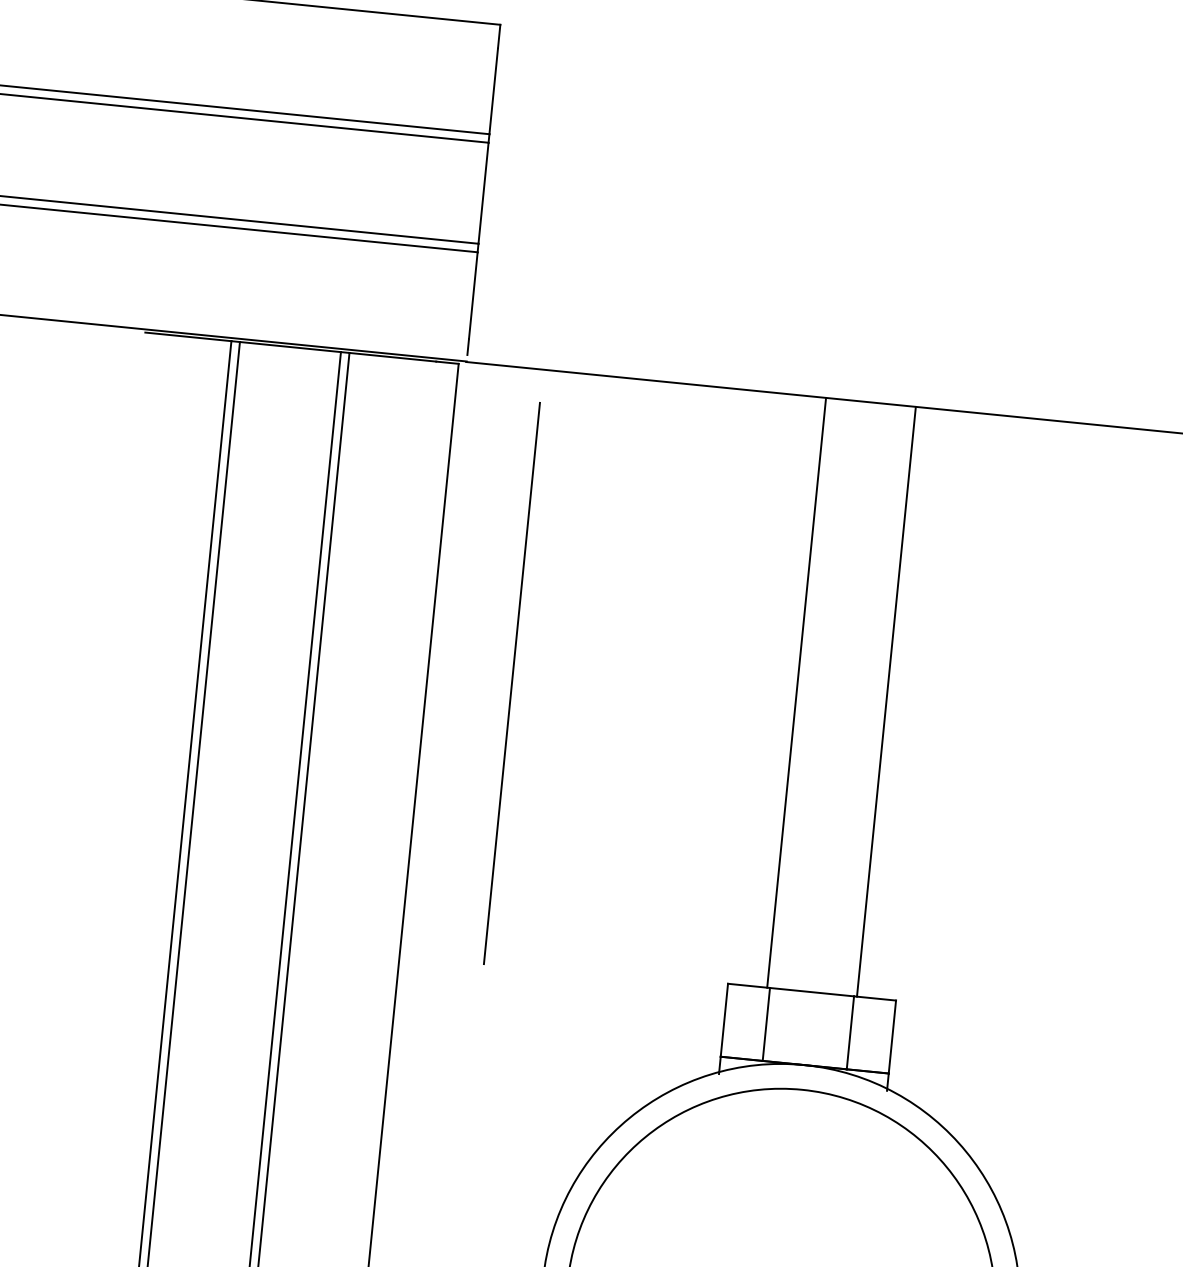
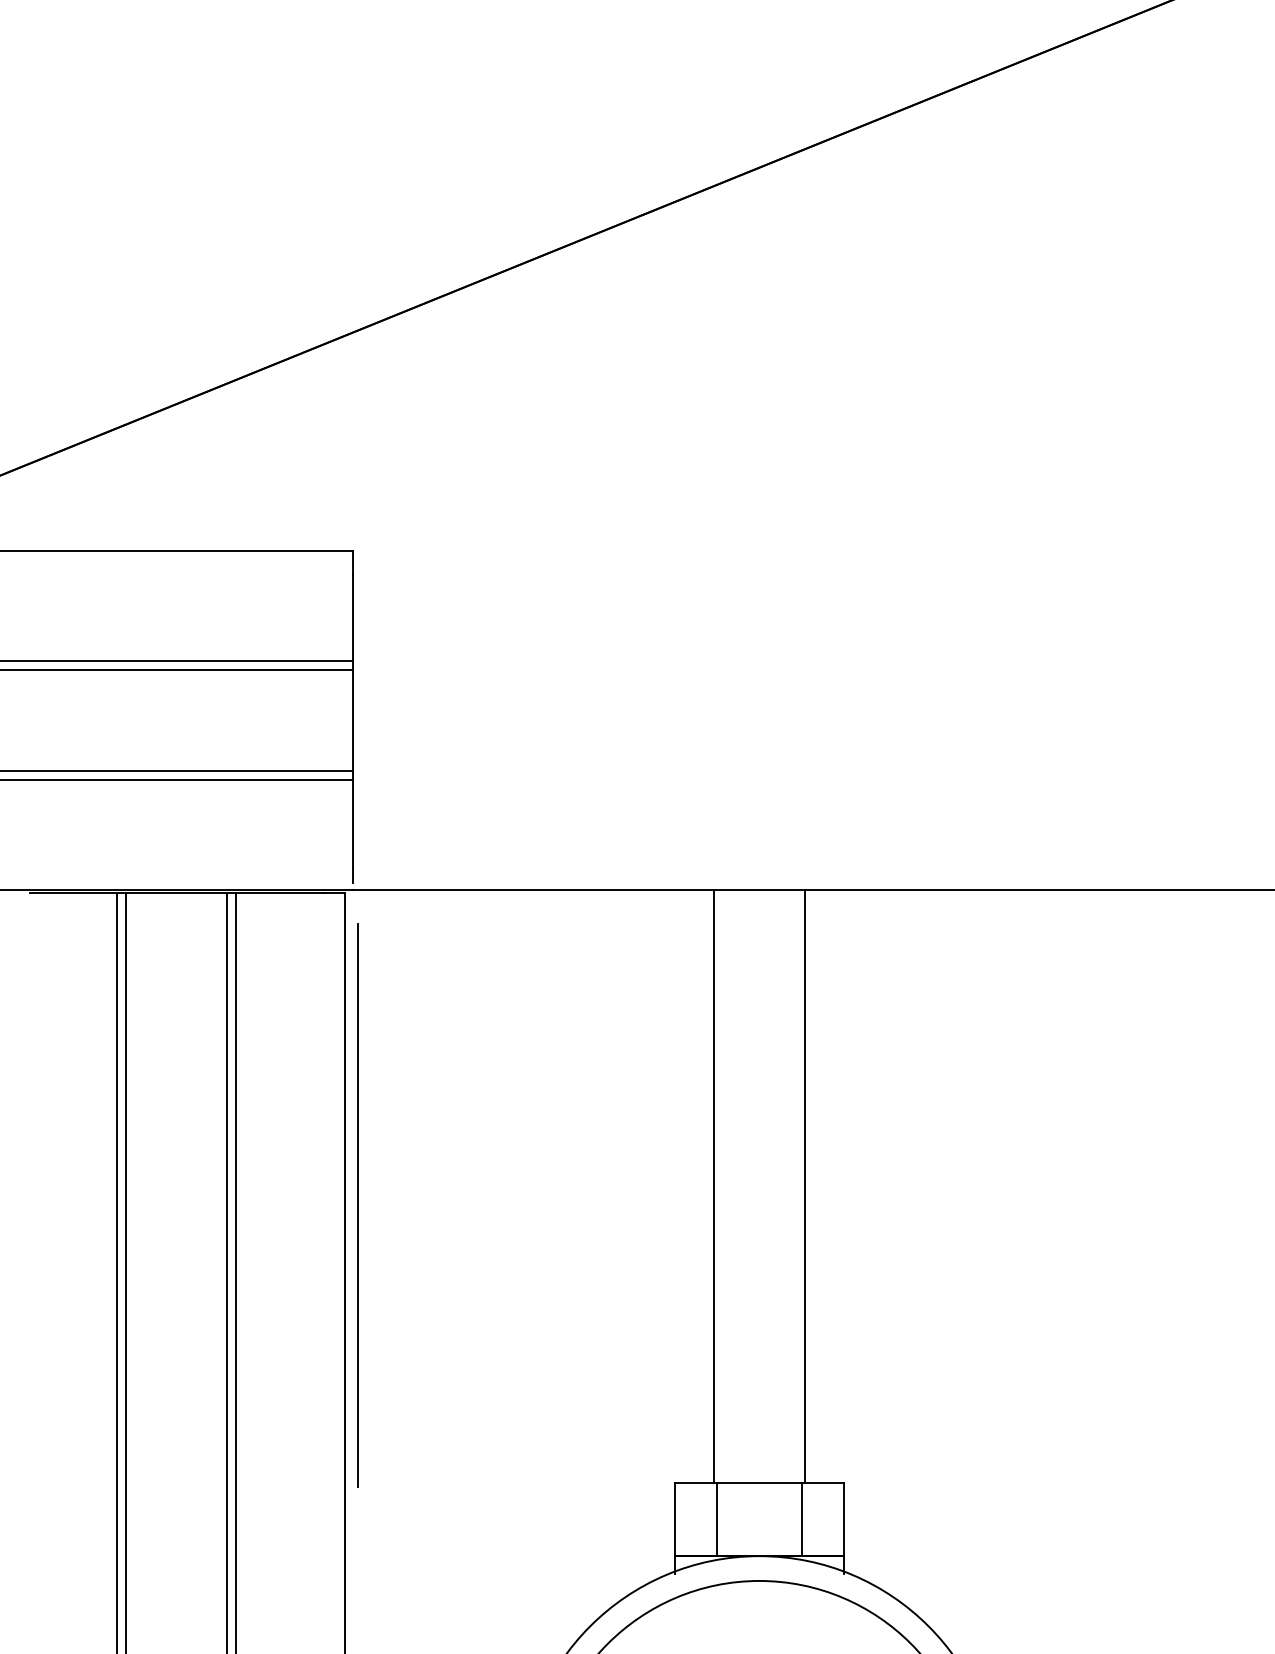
line: (511, 683) -> (357, 1205), moved

